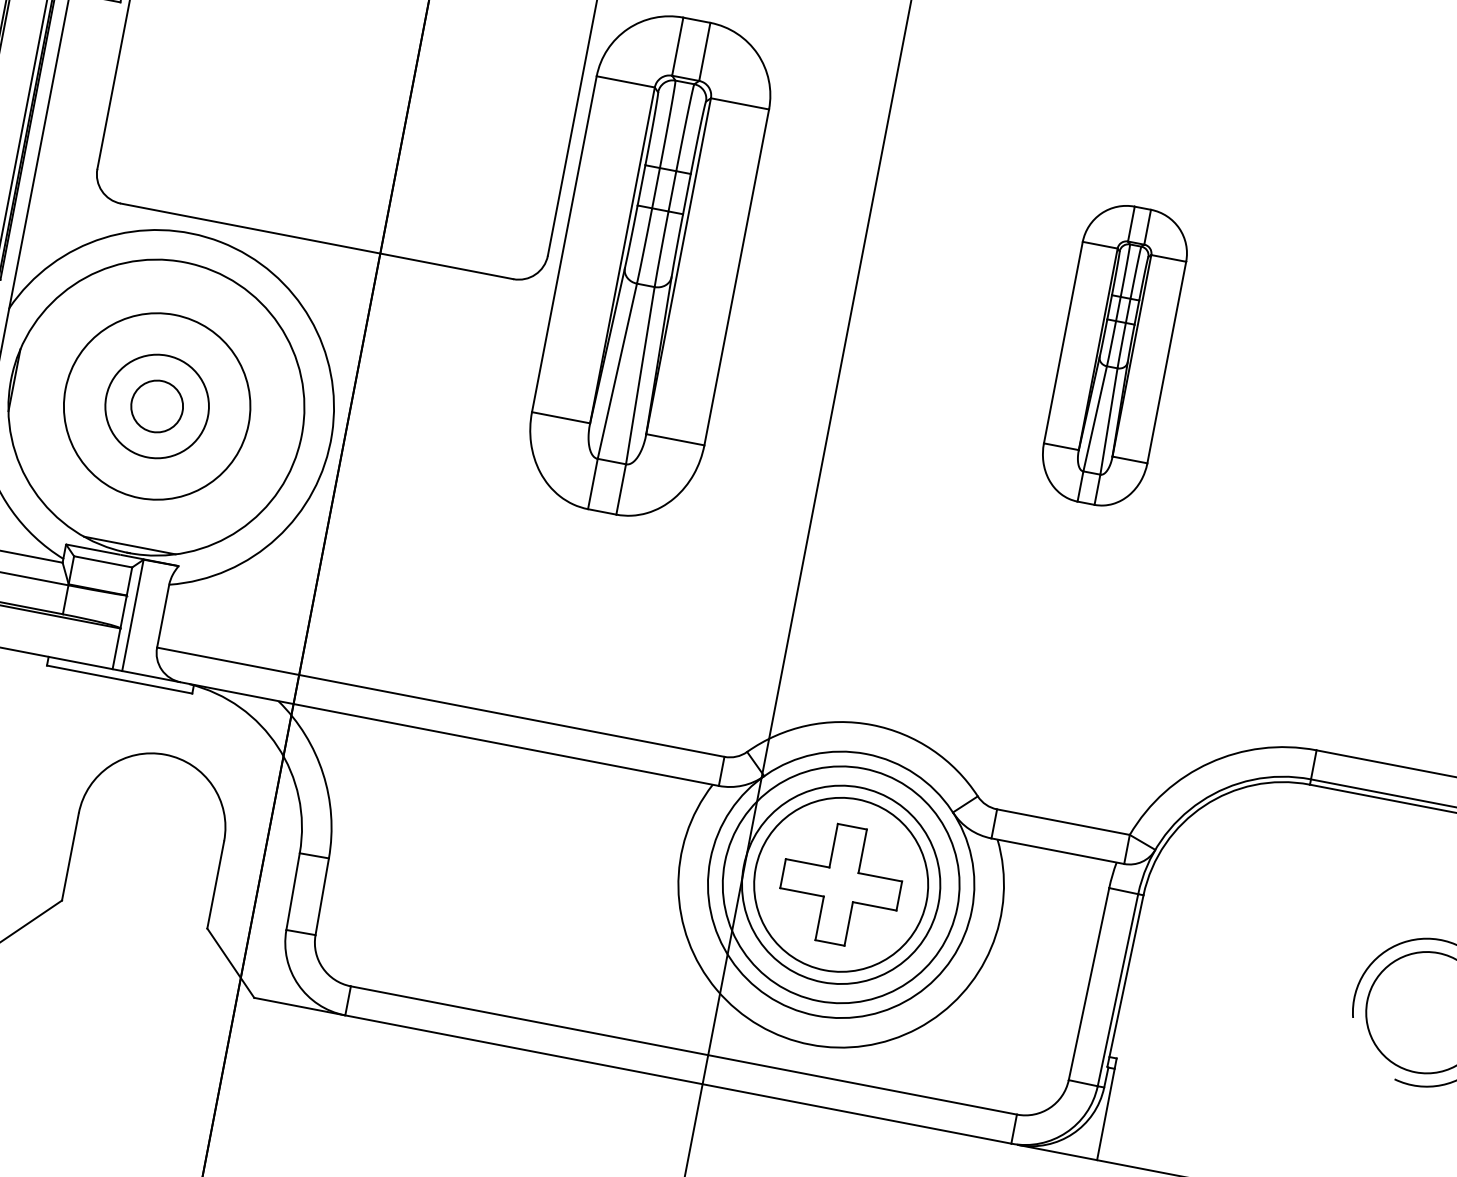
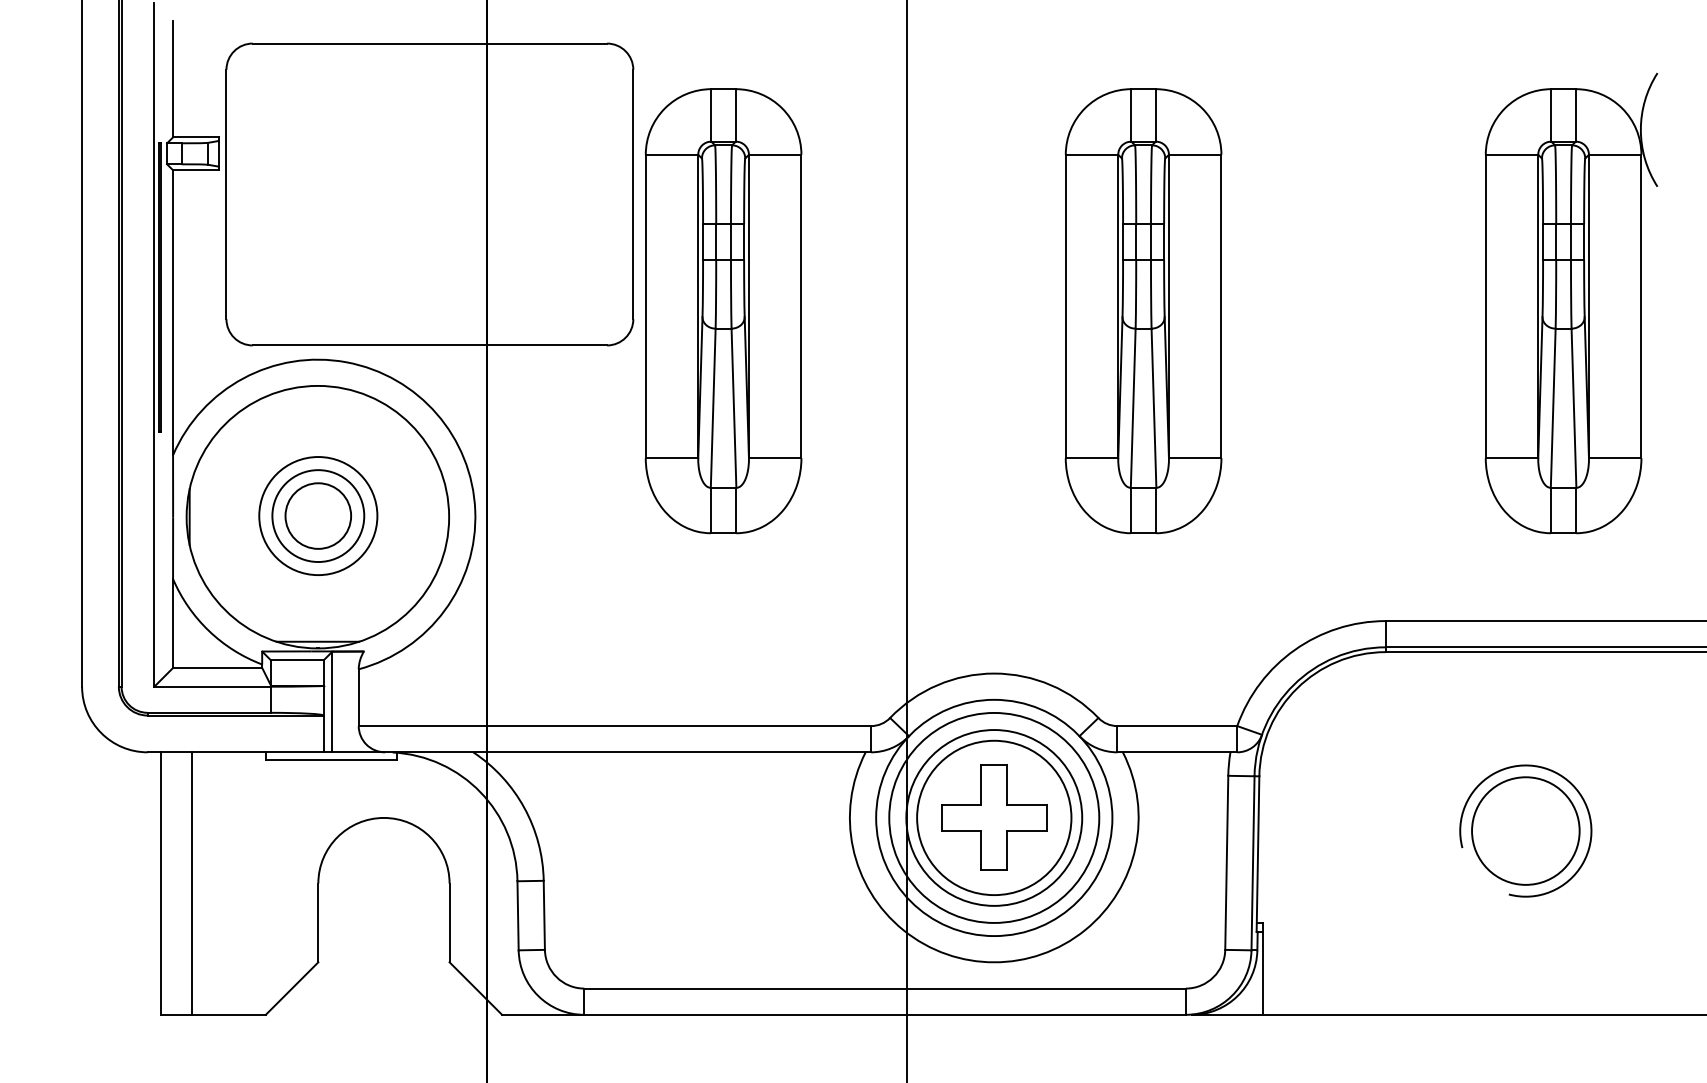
part: (1114, 355) -> (1143, 311), size x1.67
circle: (157, 405) -> (318, 515), size x1.43
circle: (157, 406) -> (318, 516), size x0.71

